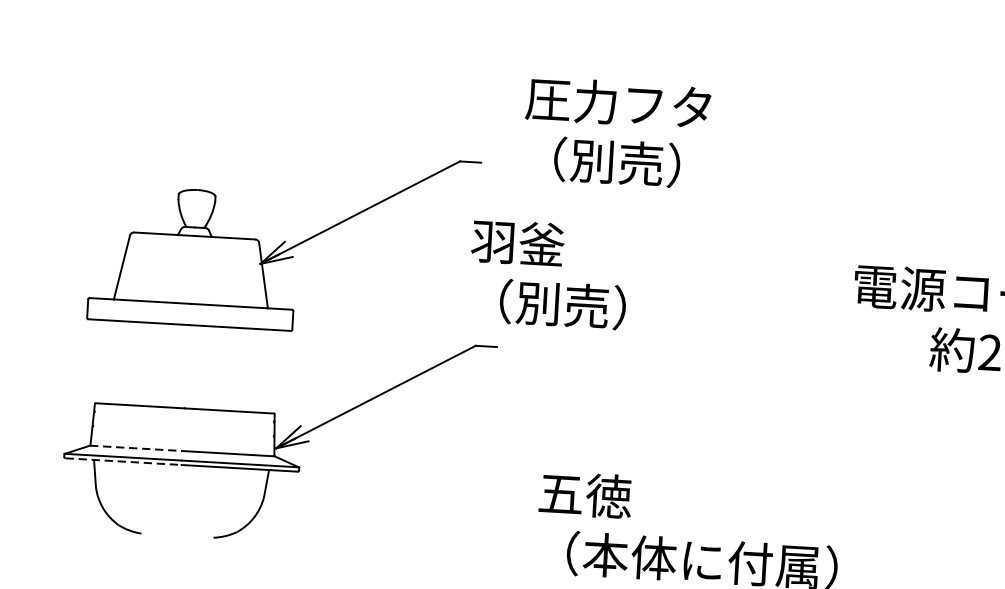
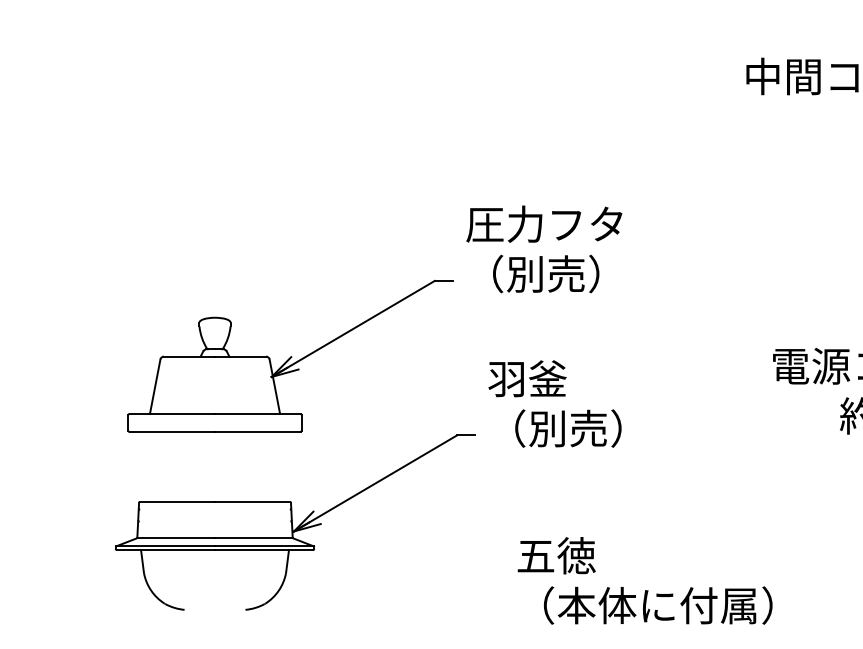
text: (616, 133) -> (544, 249), moved
text: (548, 274) -> (554, 403), moved
line: (136, 448) -> (176, 538), dashed -> solid
line: (124, 462) -> (166, 550), dashed -> solid

